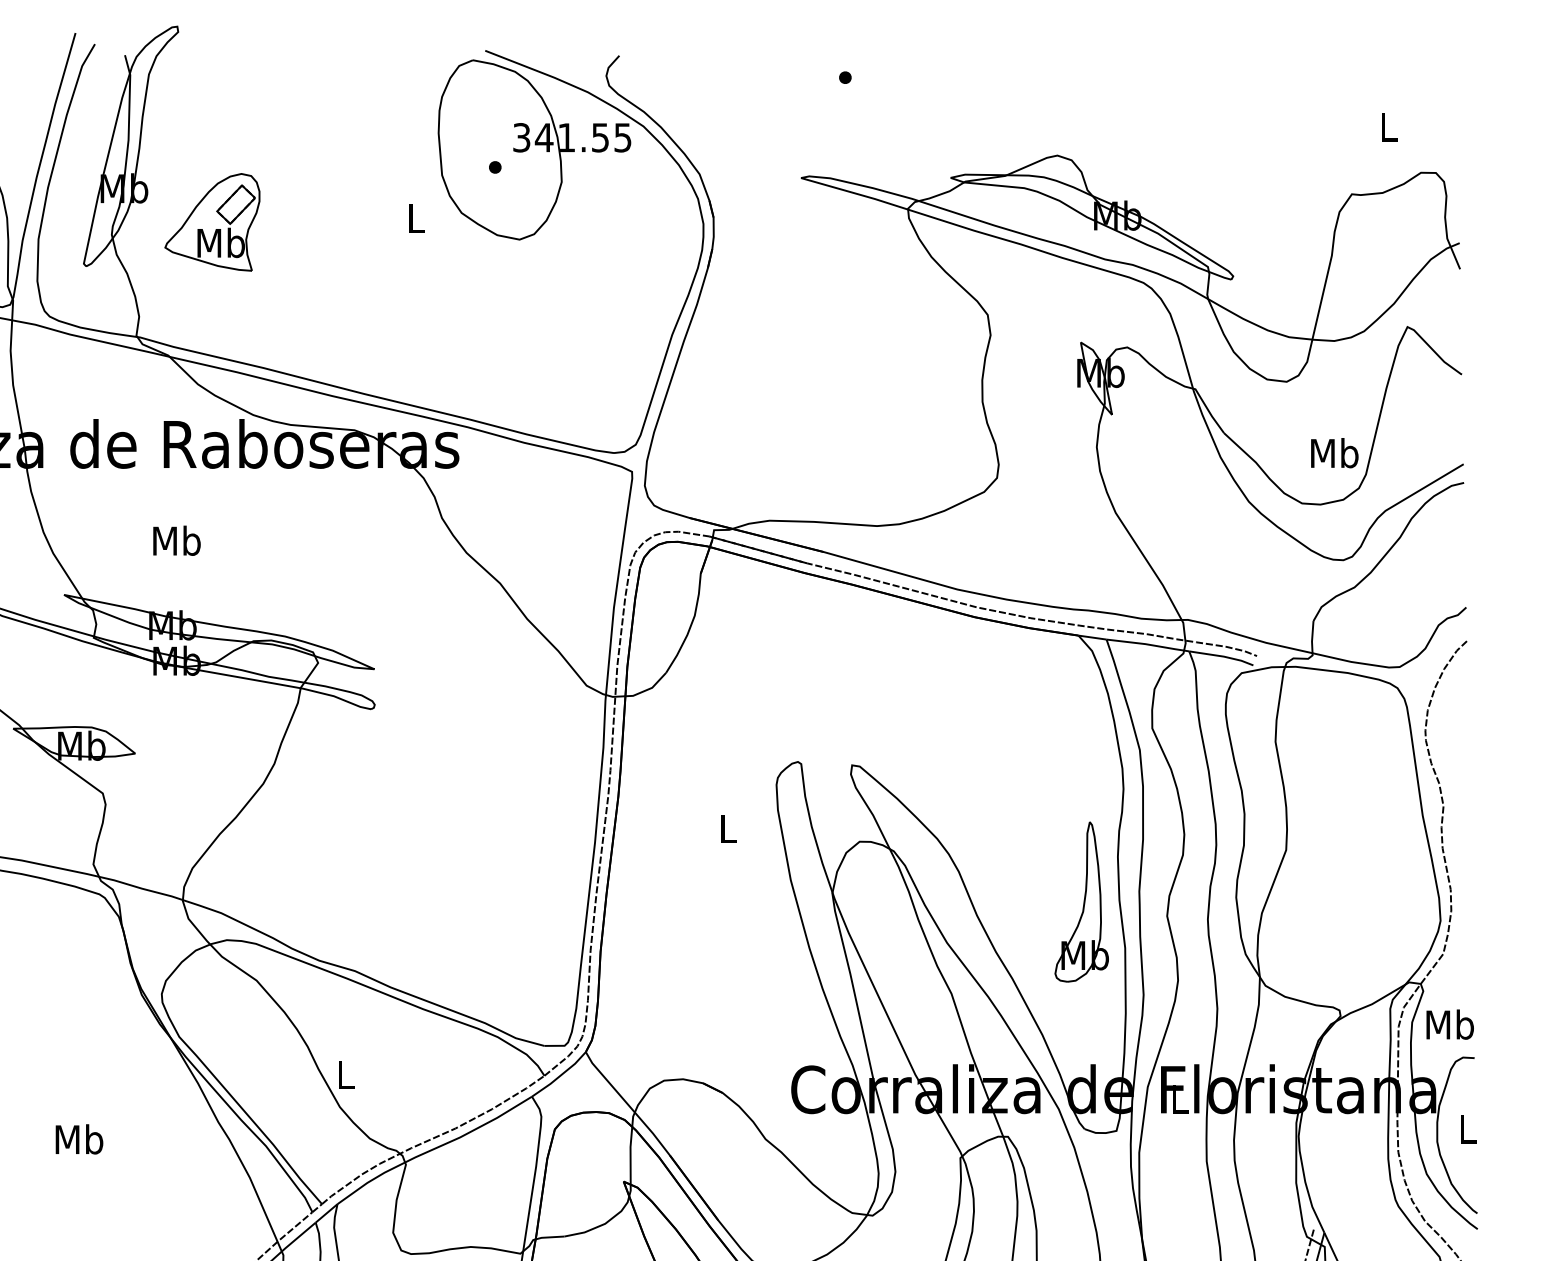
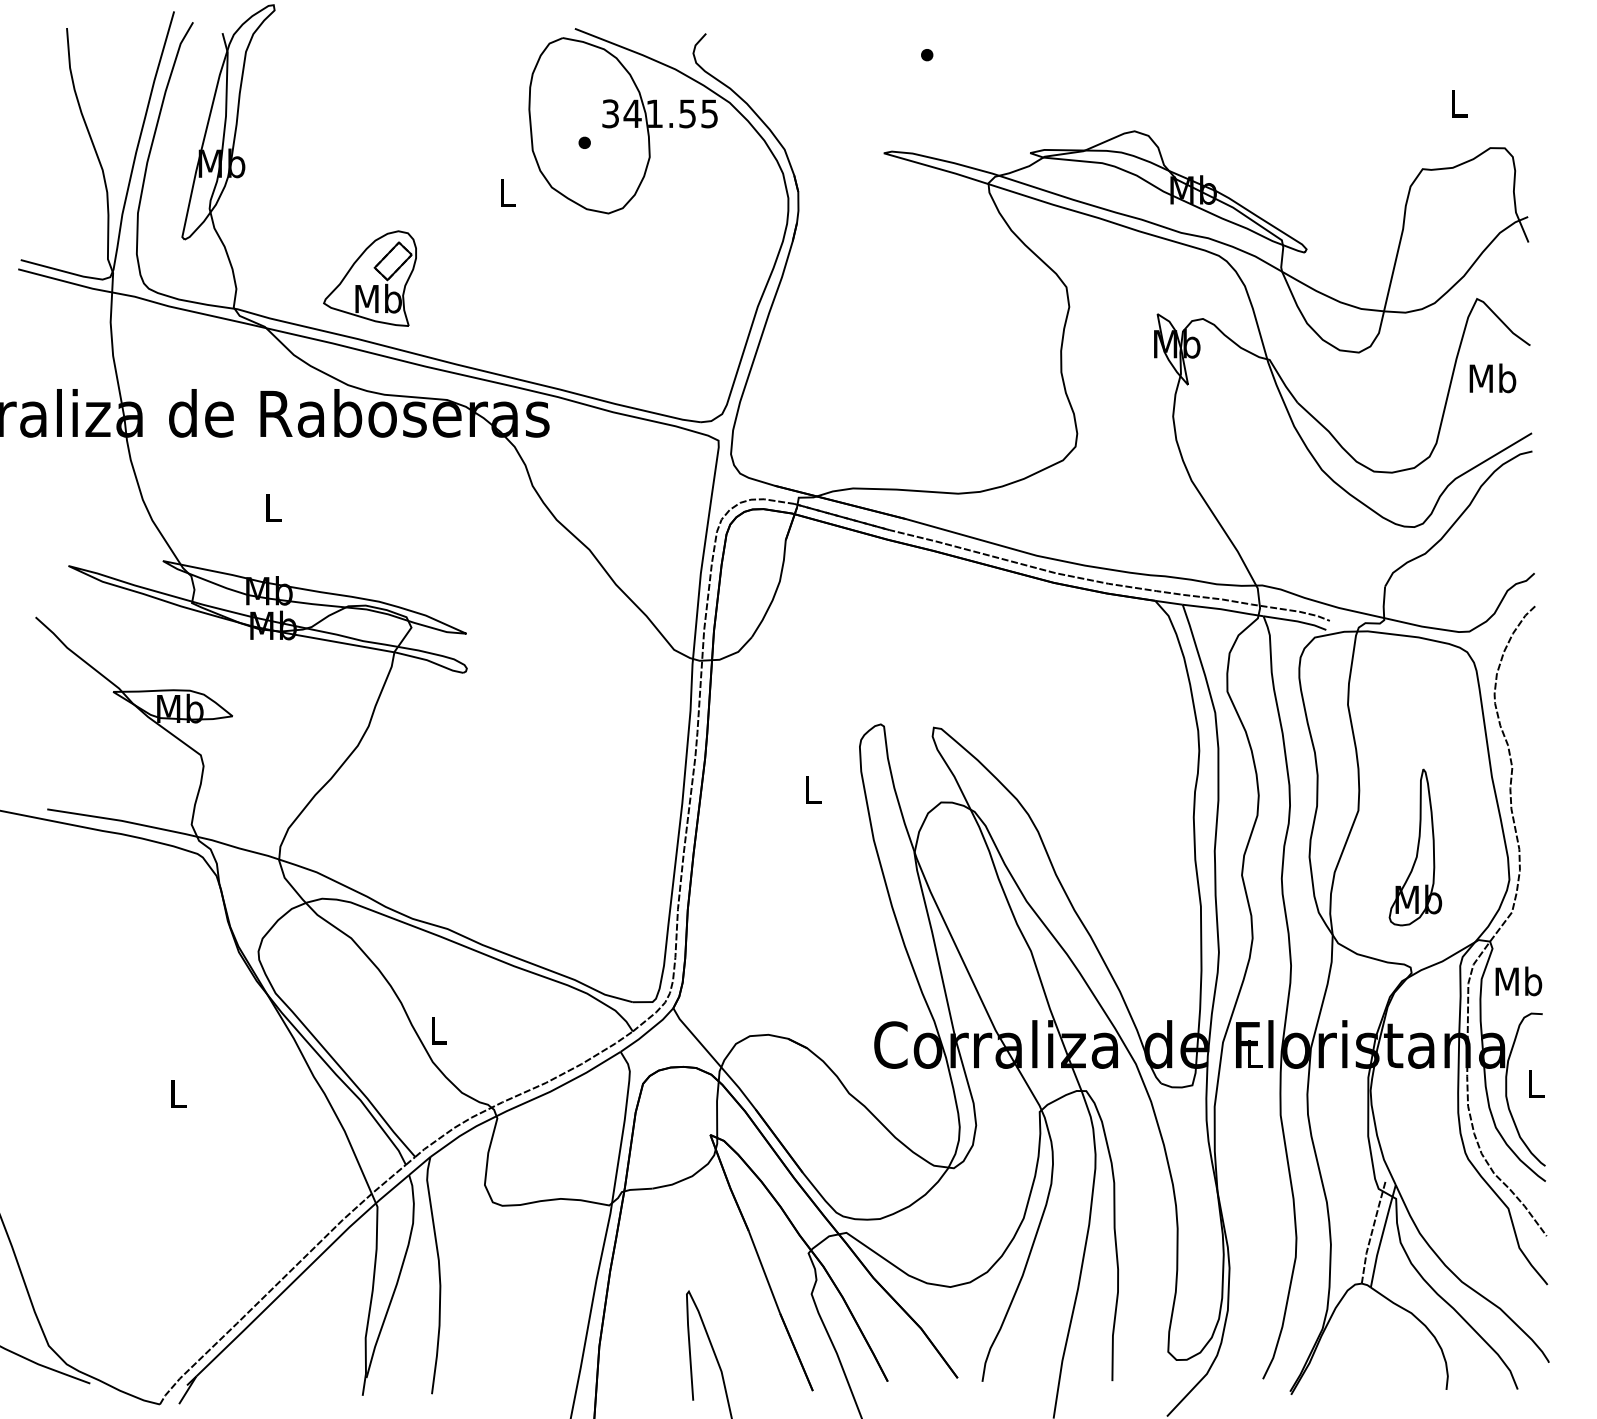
part: (211, 222) -> (369, 278), moved
text: (1334, 453) -> (1492, 378), moved
text: (177, 540) -> (273, 507), Mb -> L
part: (1081, 902) -> (1415, 847), moved
text: (78, 1139) -> (177, 1093), Mb -> L

